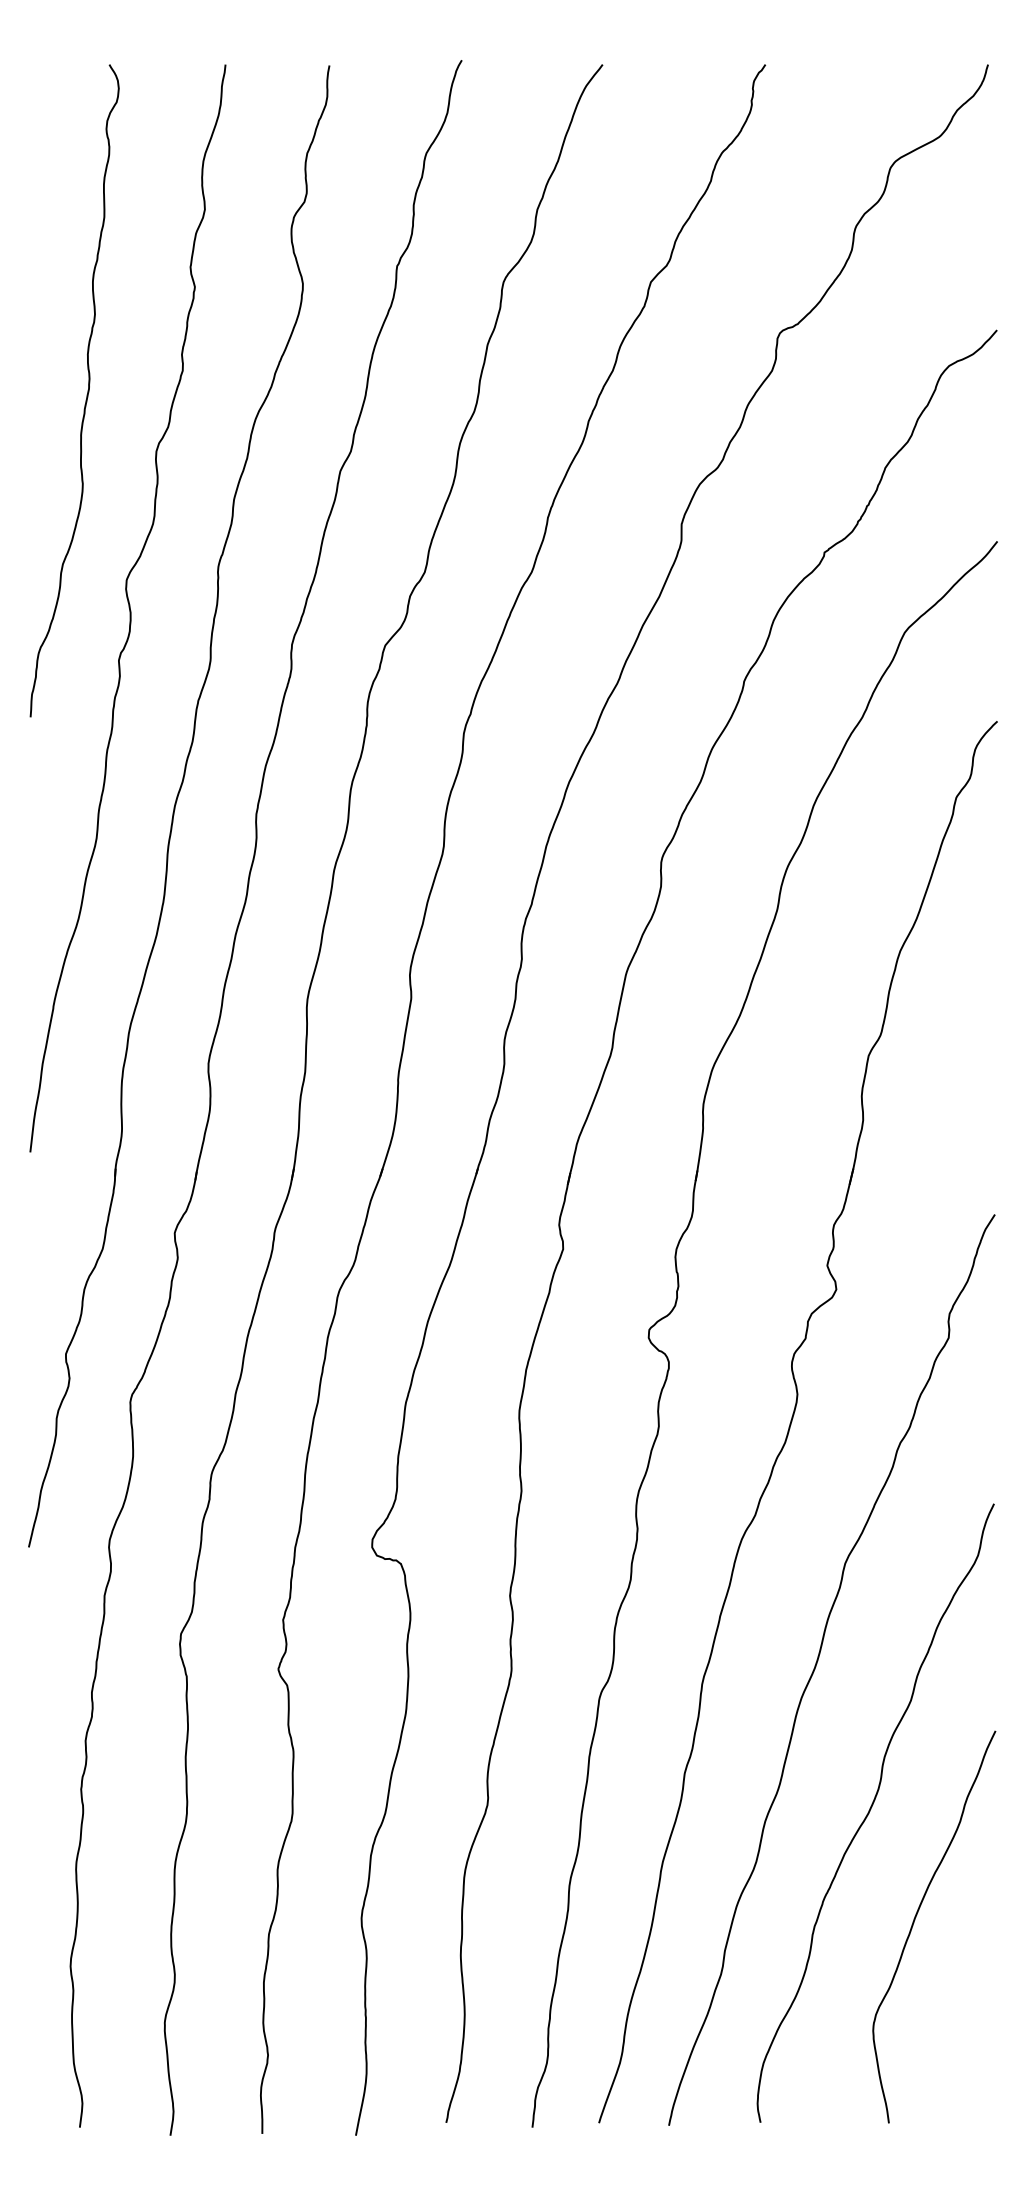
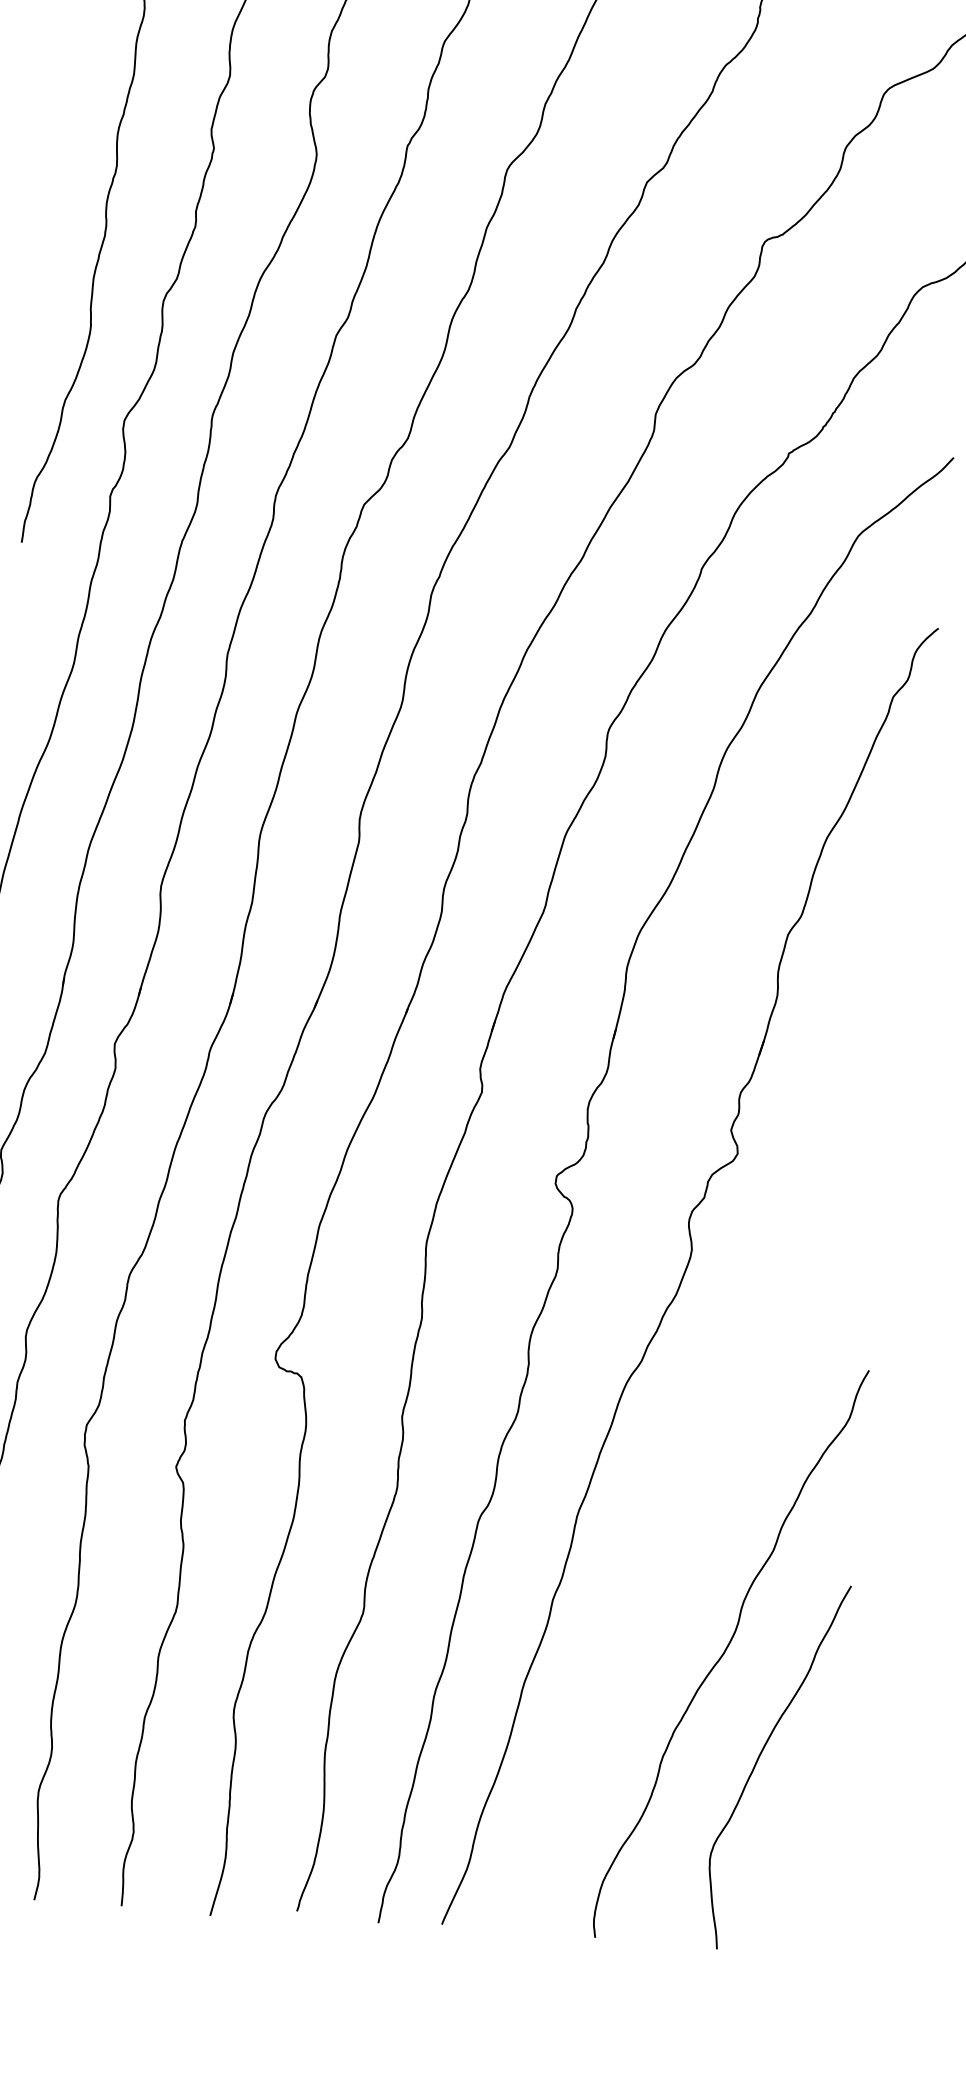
curve: (817, 1664) -> (688, 1507), removed

